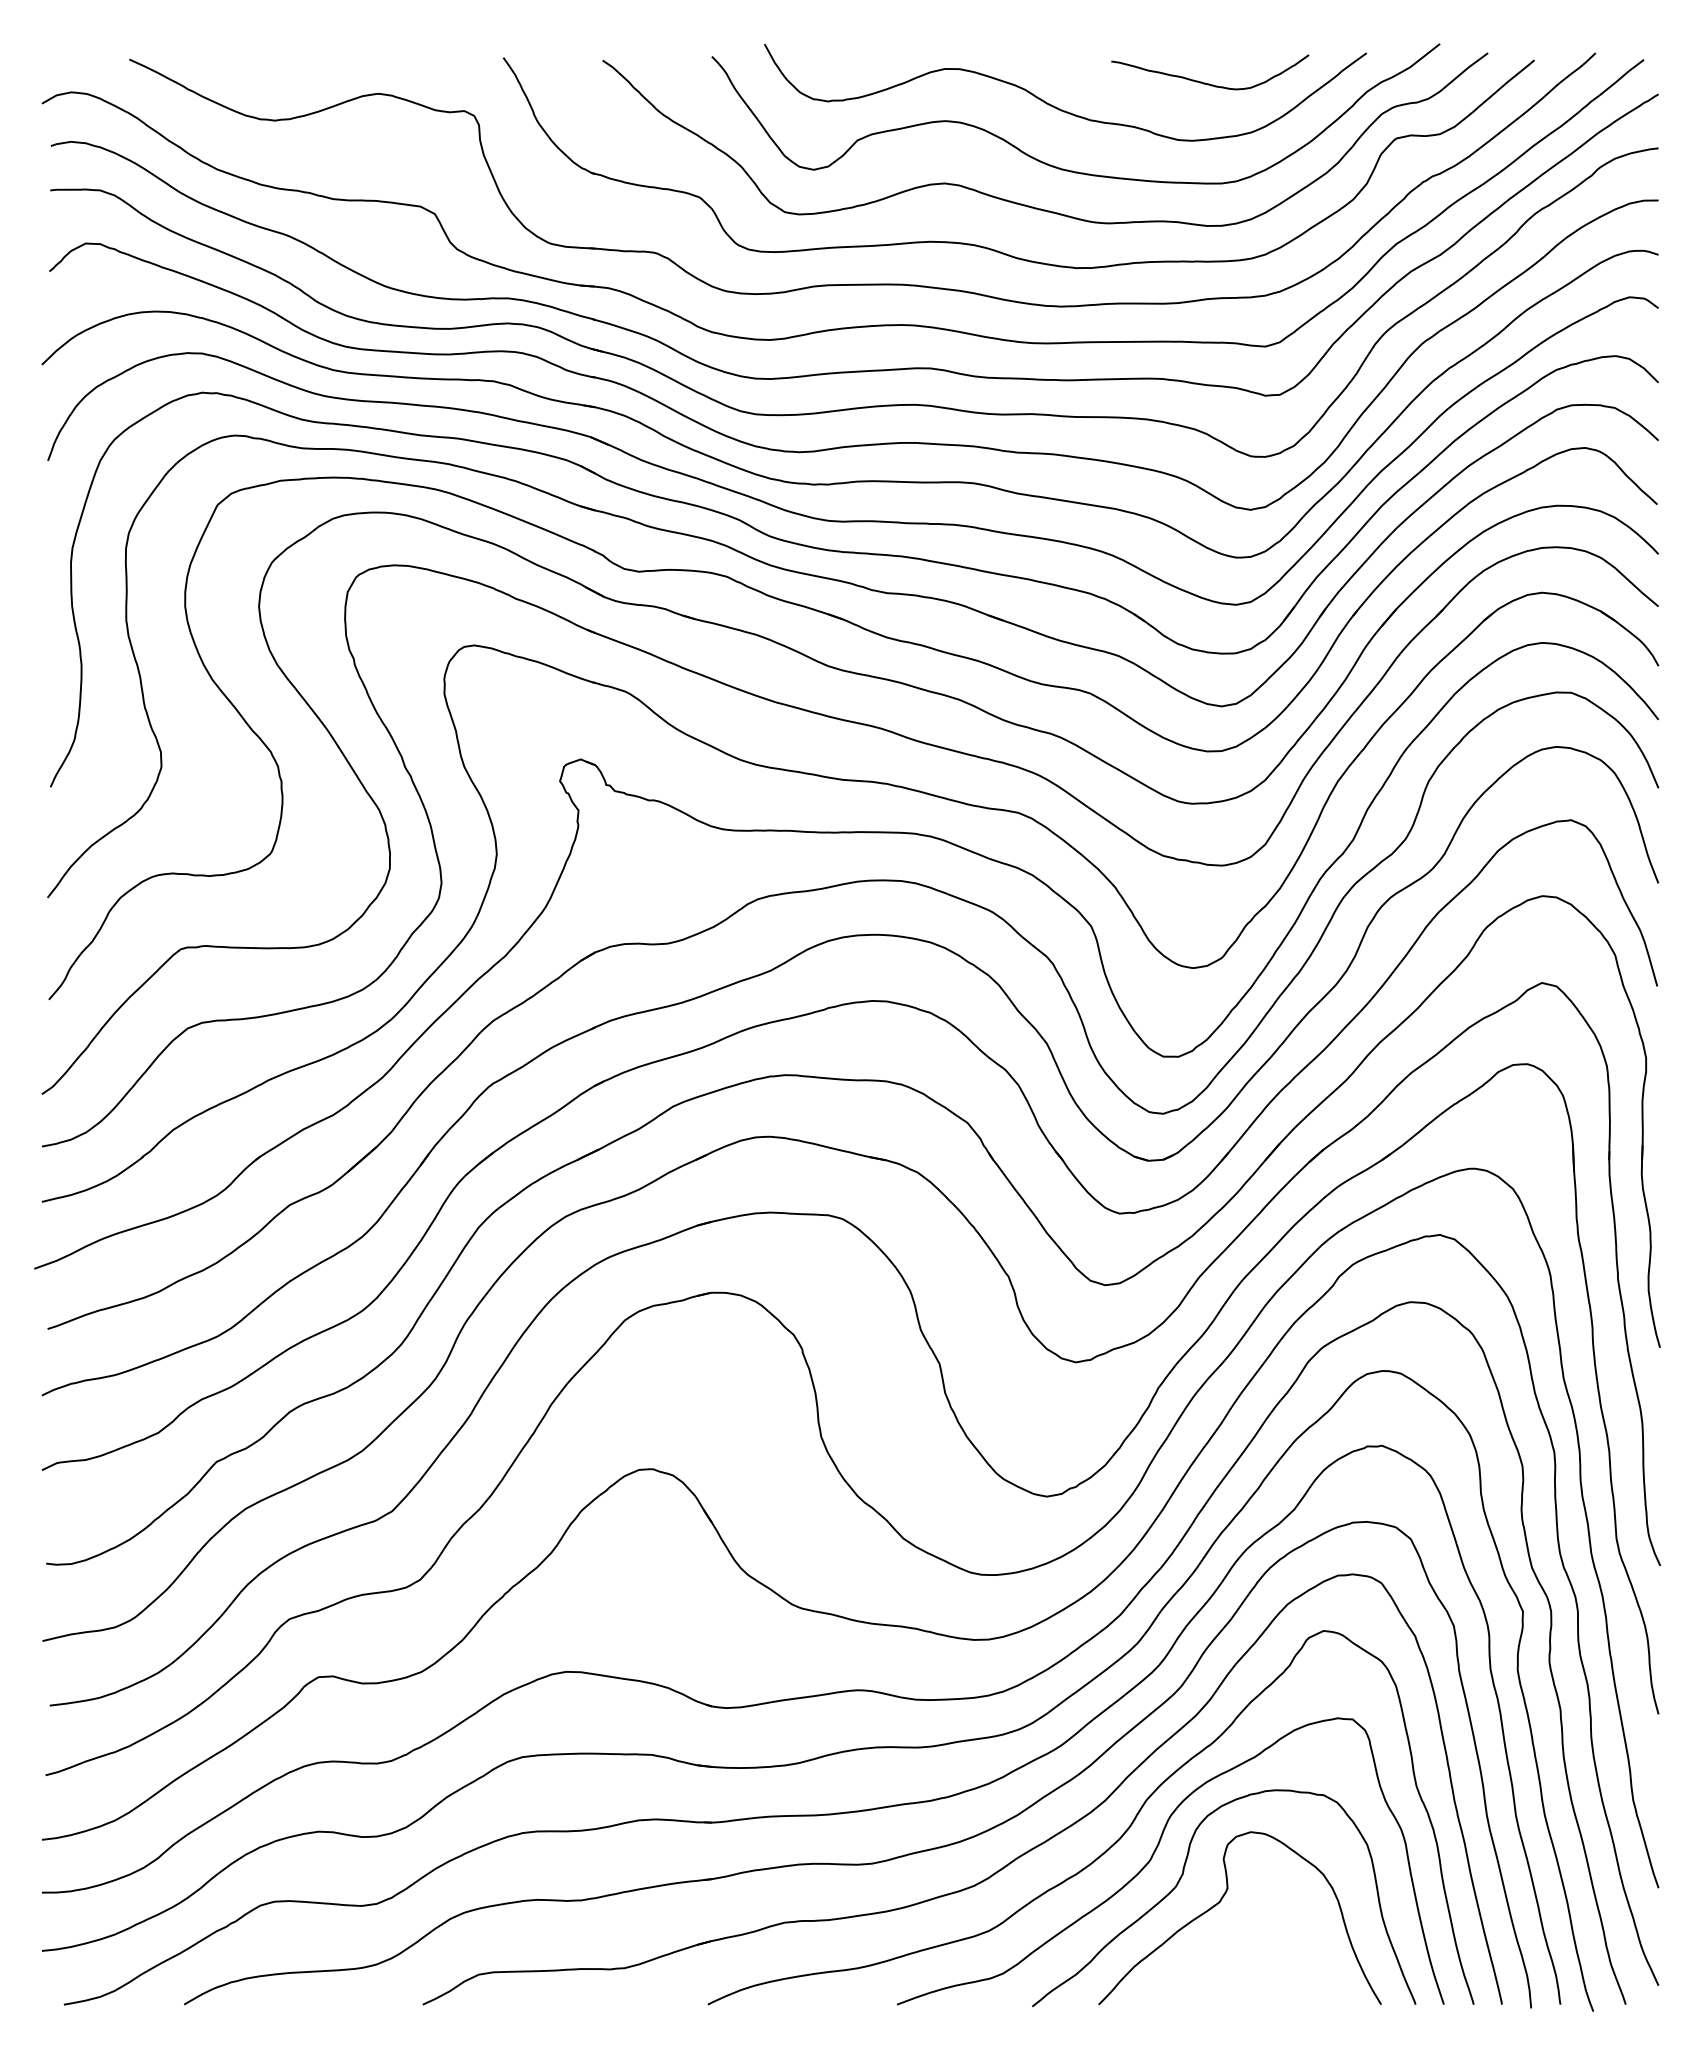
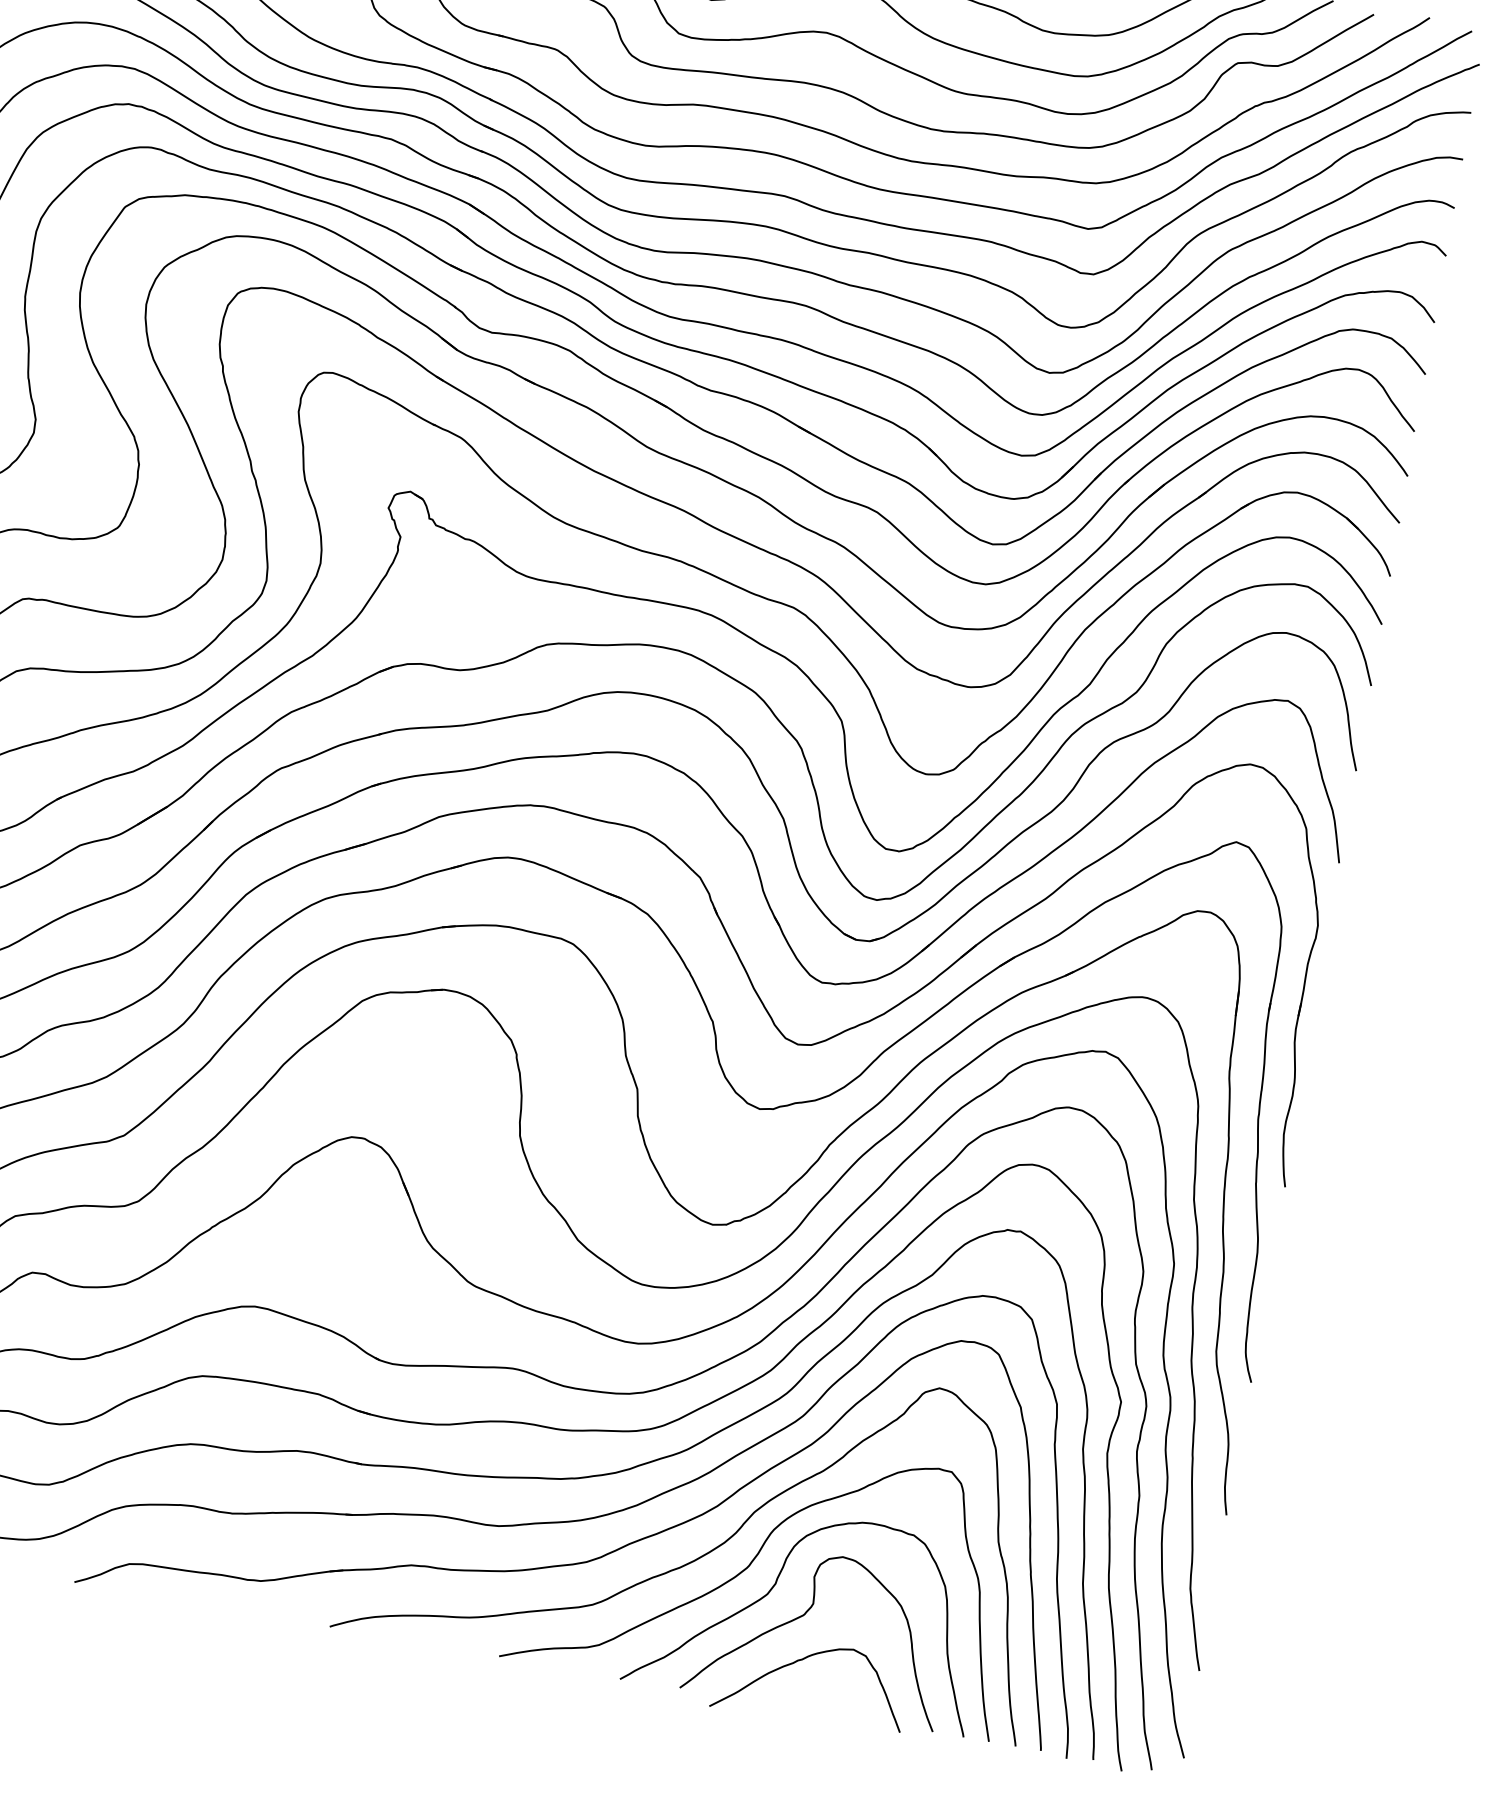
curve: (1225, 1952) -> (801, 1660), added

